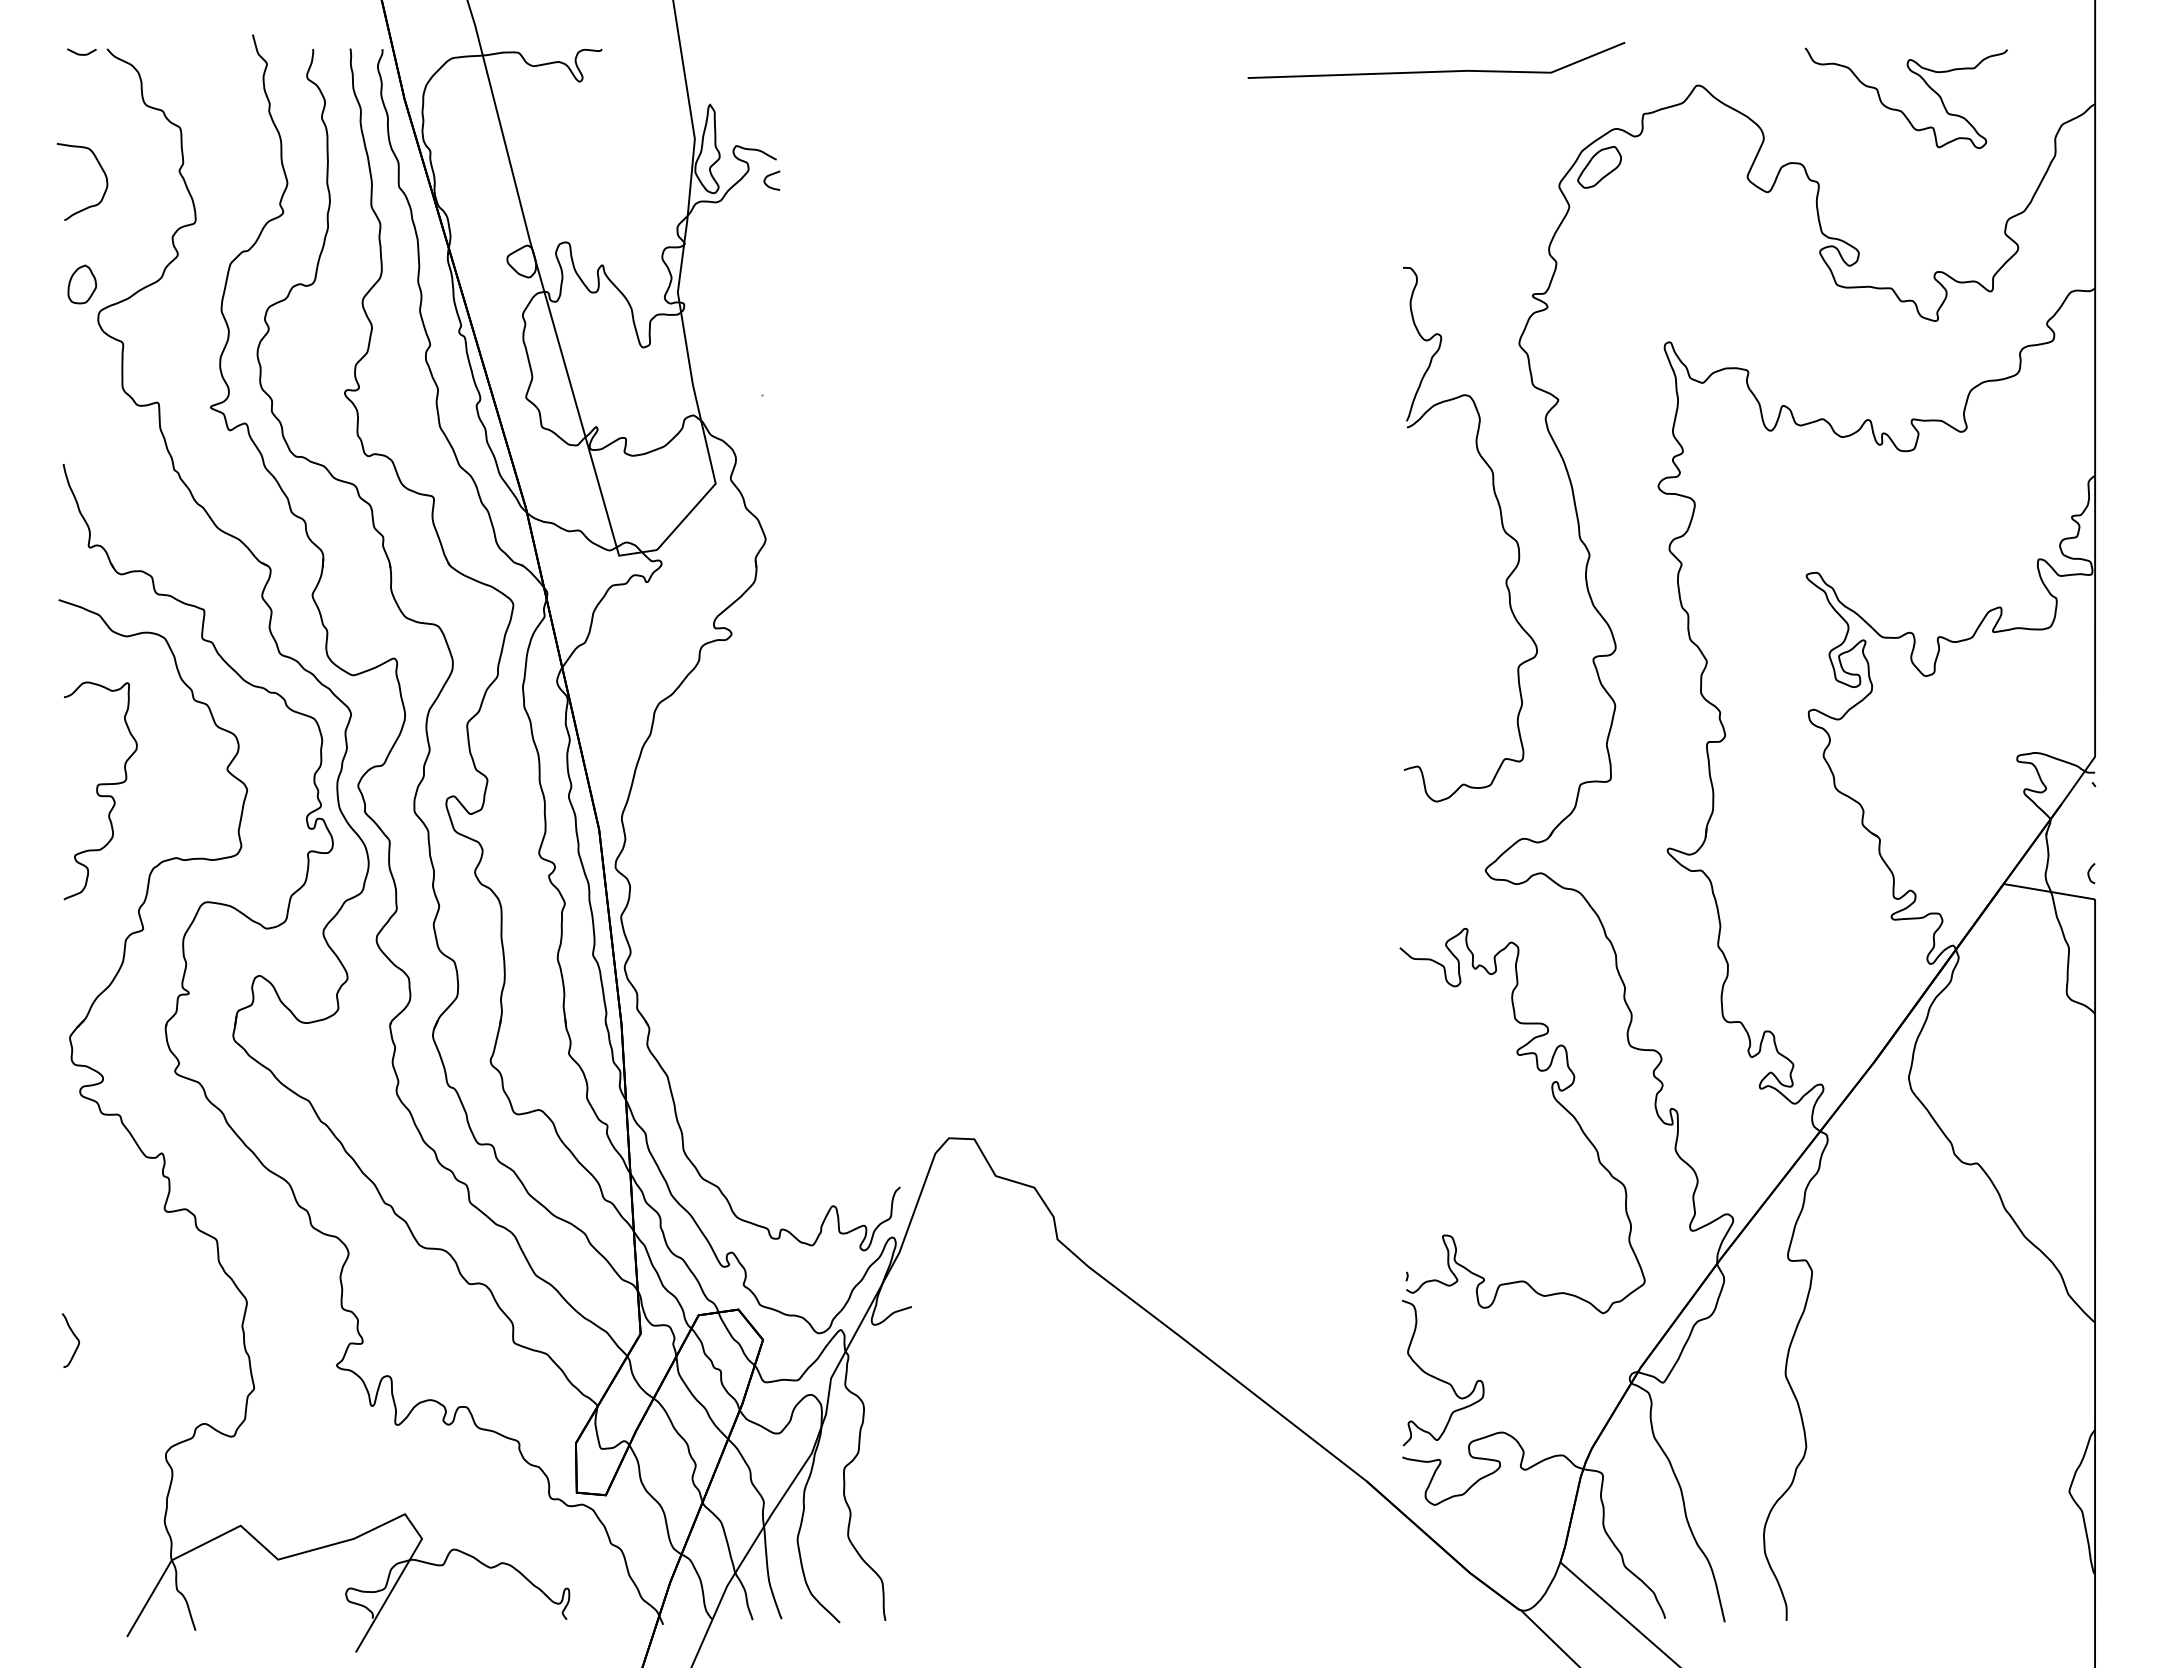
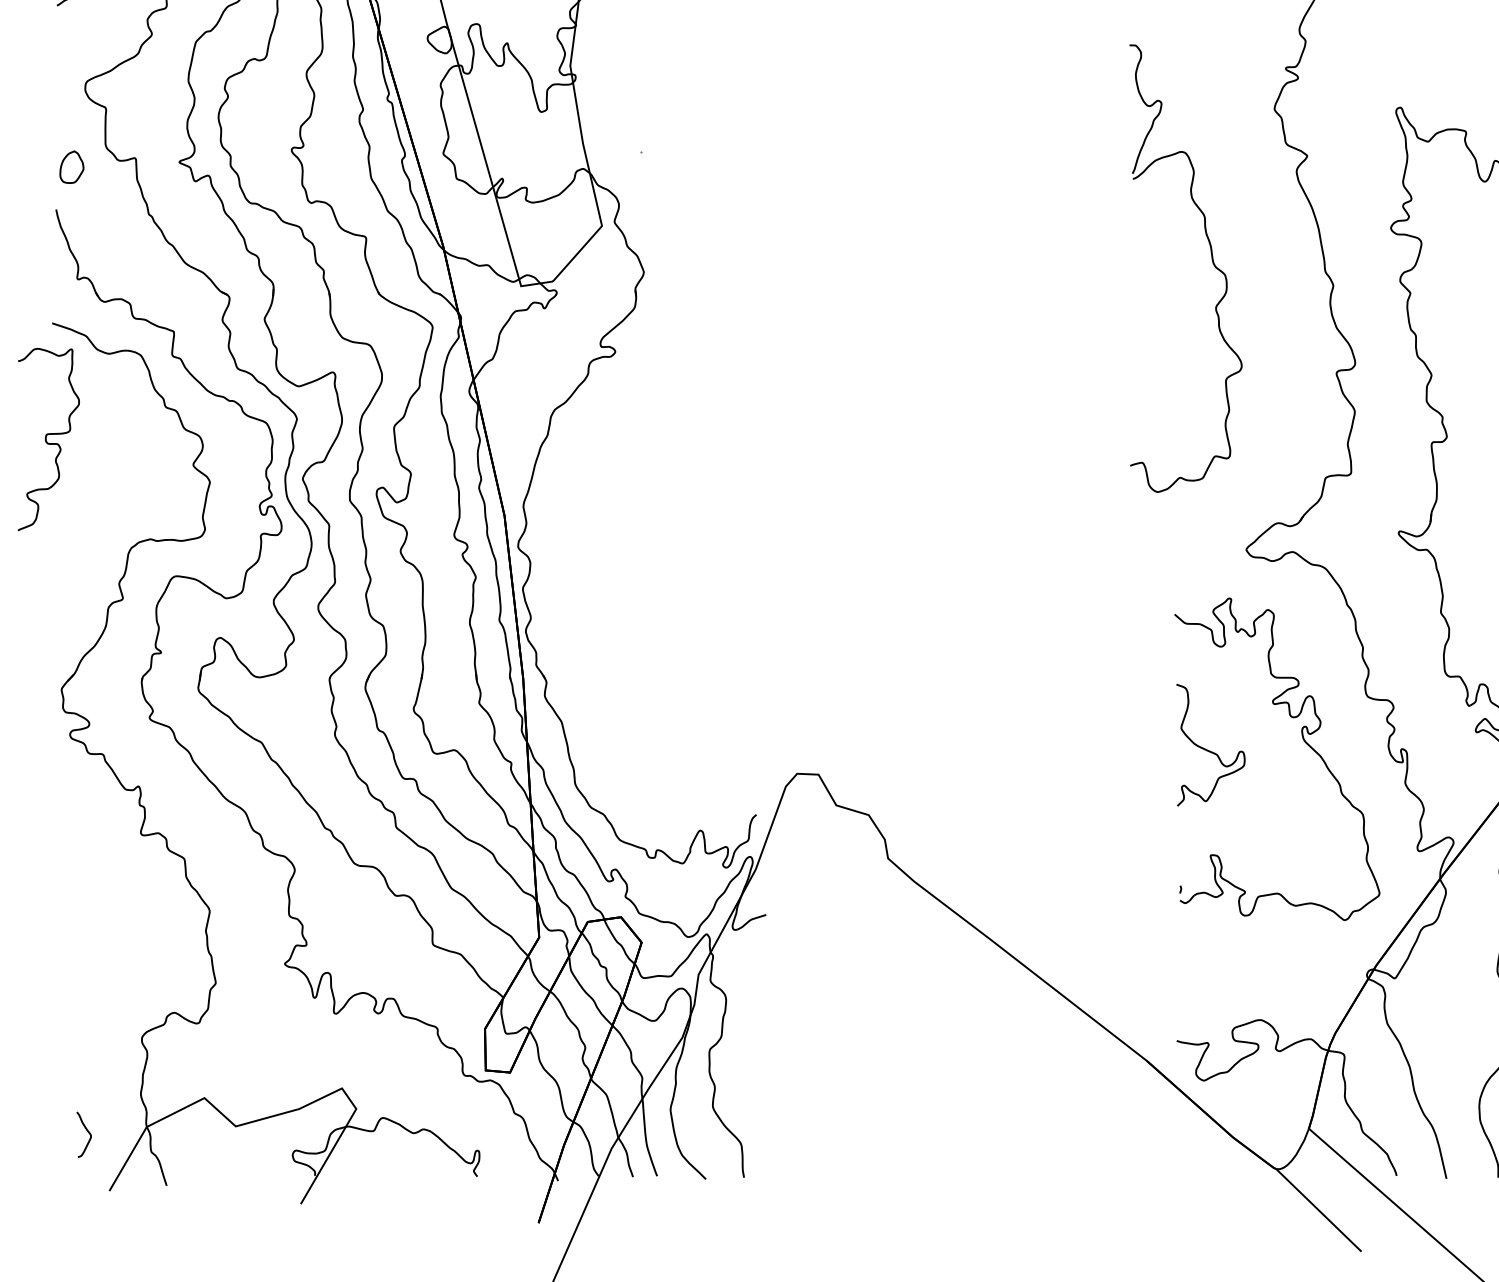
part: (82, 284) -> (72, 167), moved
part: (1501, 525) -> (1211, 260), moved
curve: (98, 788) -> (46, 437), moved
curve: (74, 1336) -> (87, 1131), moved
curve: (1441, 1379) -> (1209, 750), moved

